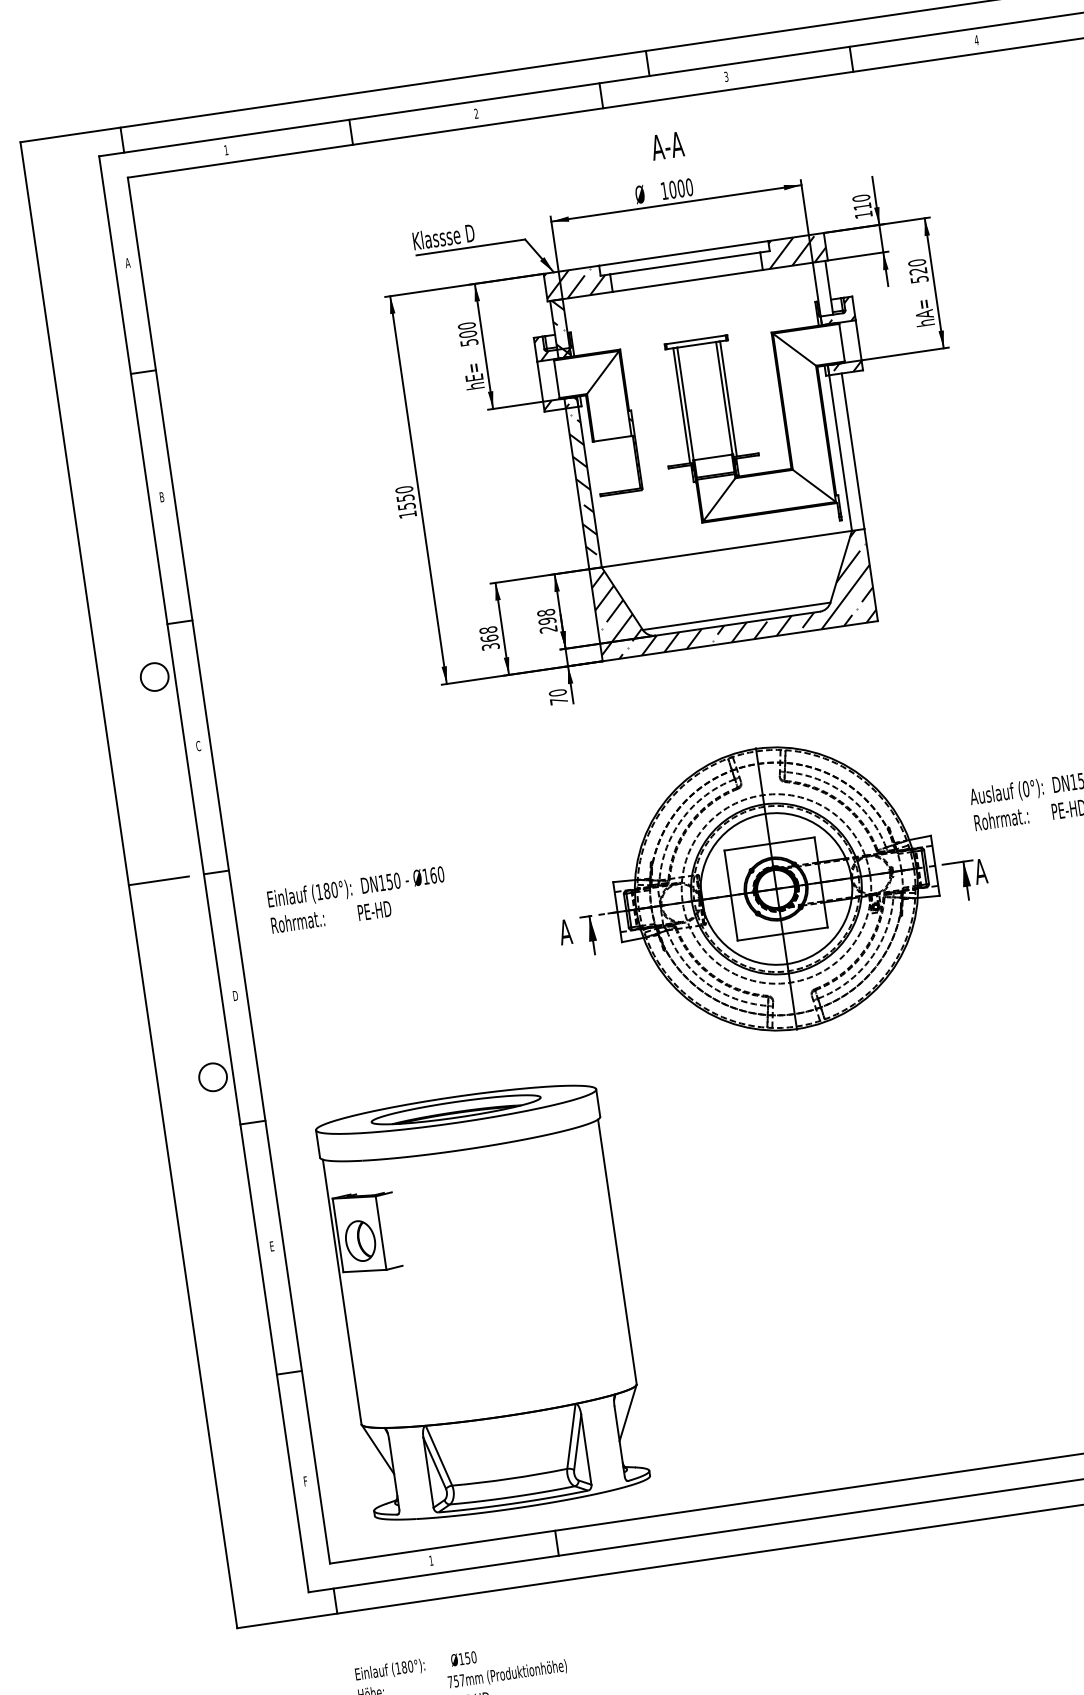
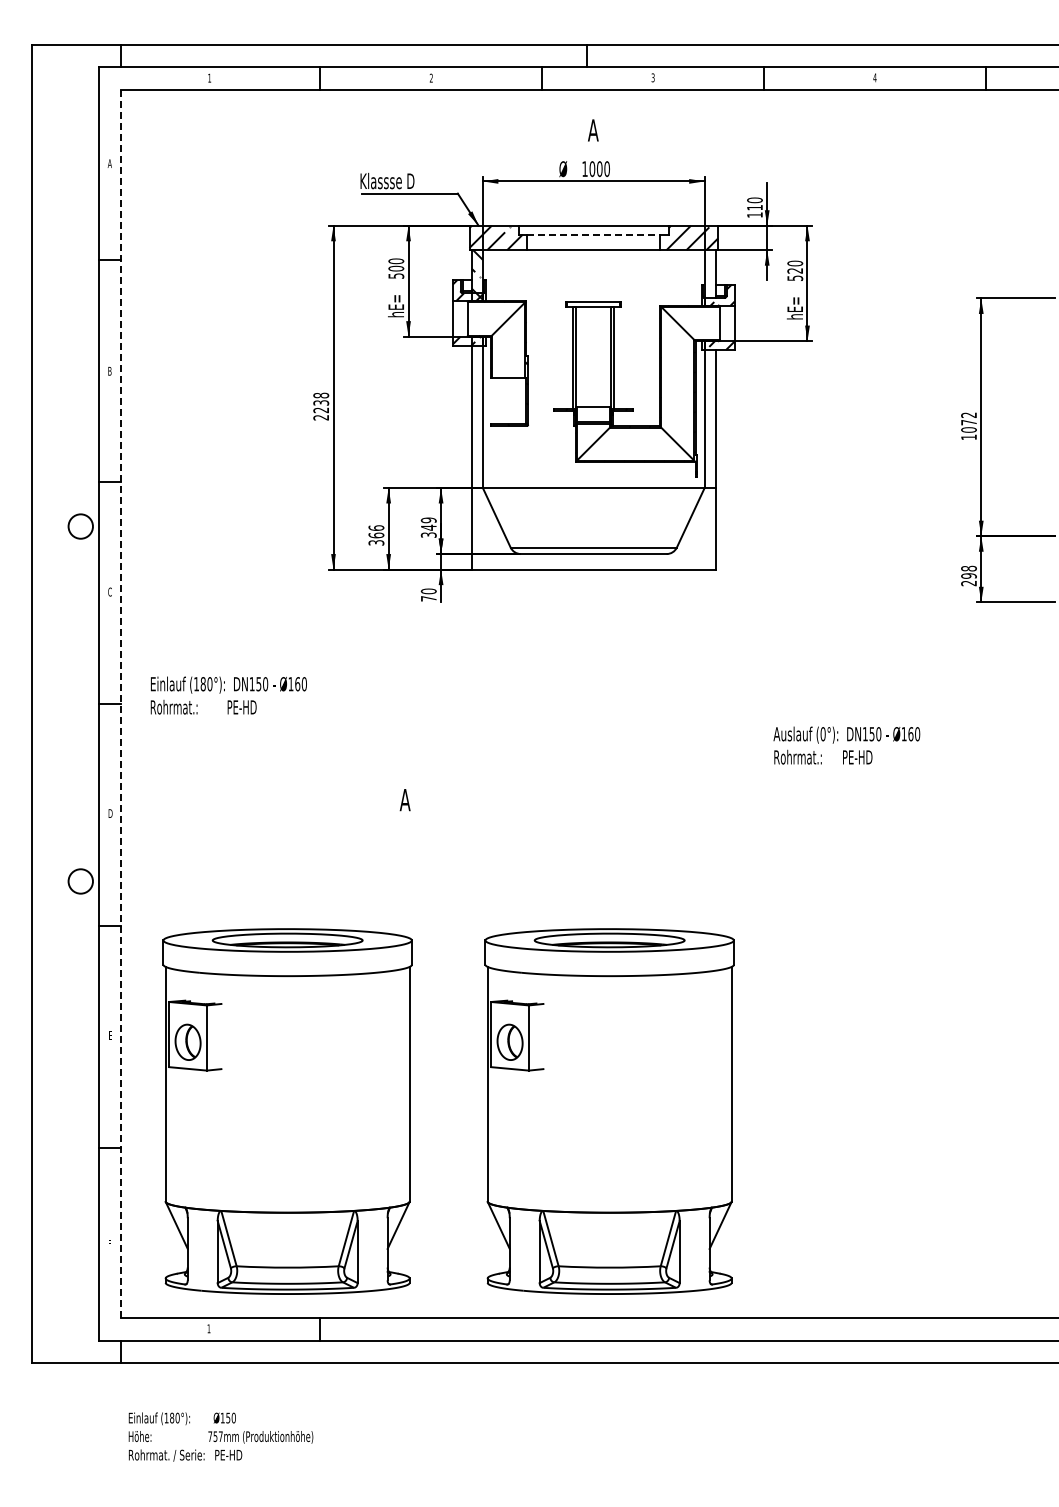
text: (667, 146) -> (593, 130), A-A -> A
line: (684, 263) -> (593, 234), solid -> dashed
text: (923, 309) -> (794, 304), hA= -> hE=
hatch: (582, 482) -> (476, 411), removed
text: (406, 502) -> (321, 406), 1550 -> 2238
hatch: (733, 594) -> (593, 528), removed
text: (546, 620) -> (428, 527), 298 -> 349
text: (487, 629) -> (375, 527), 368 -> 366
line: (228, 871) -> (120, 704), solid -> dashed
line: (158, 881) -> (58, 704), removed
part: (781, 888) -> (598, 789), removed
text: (357, 899) -> (228, 695), moved
part: (847, 1249) -> (609, 1111), added

